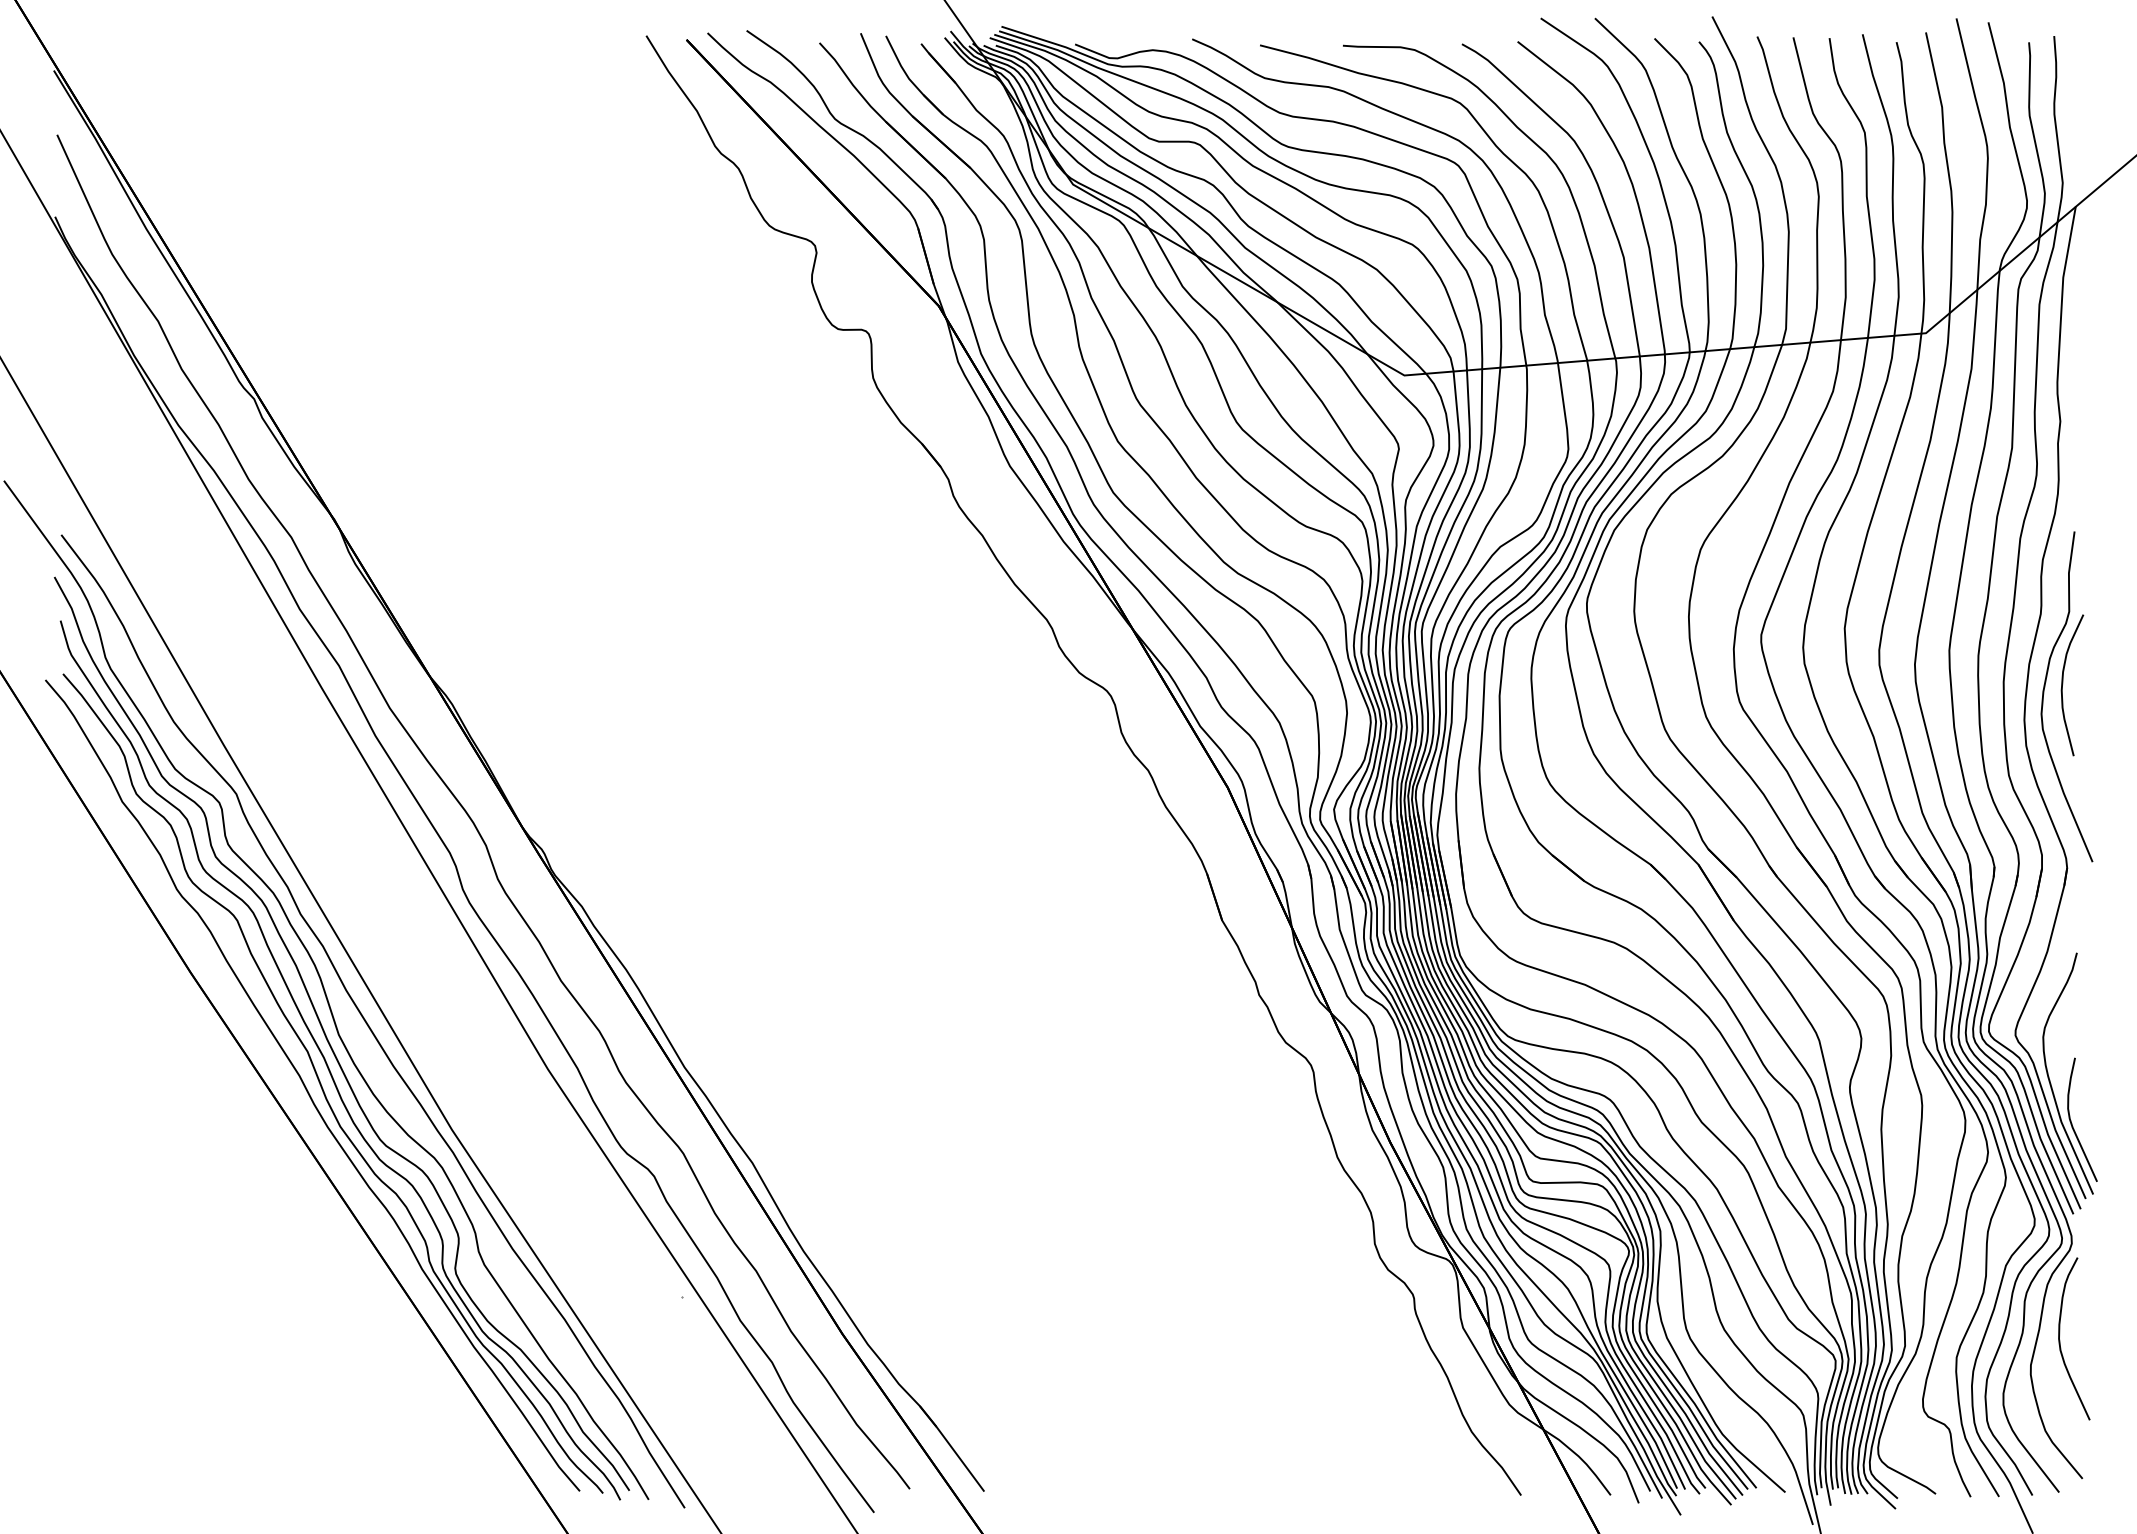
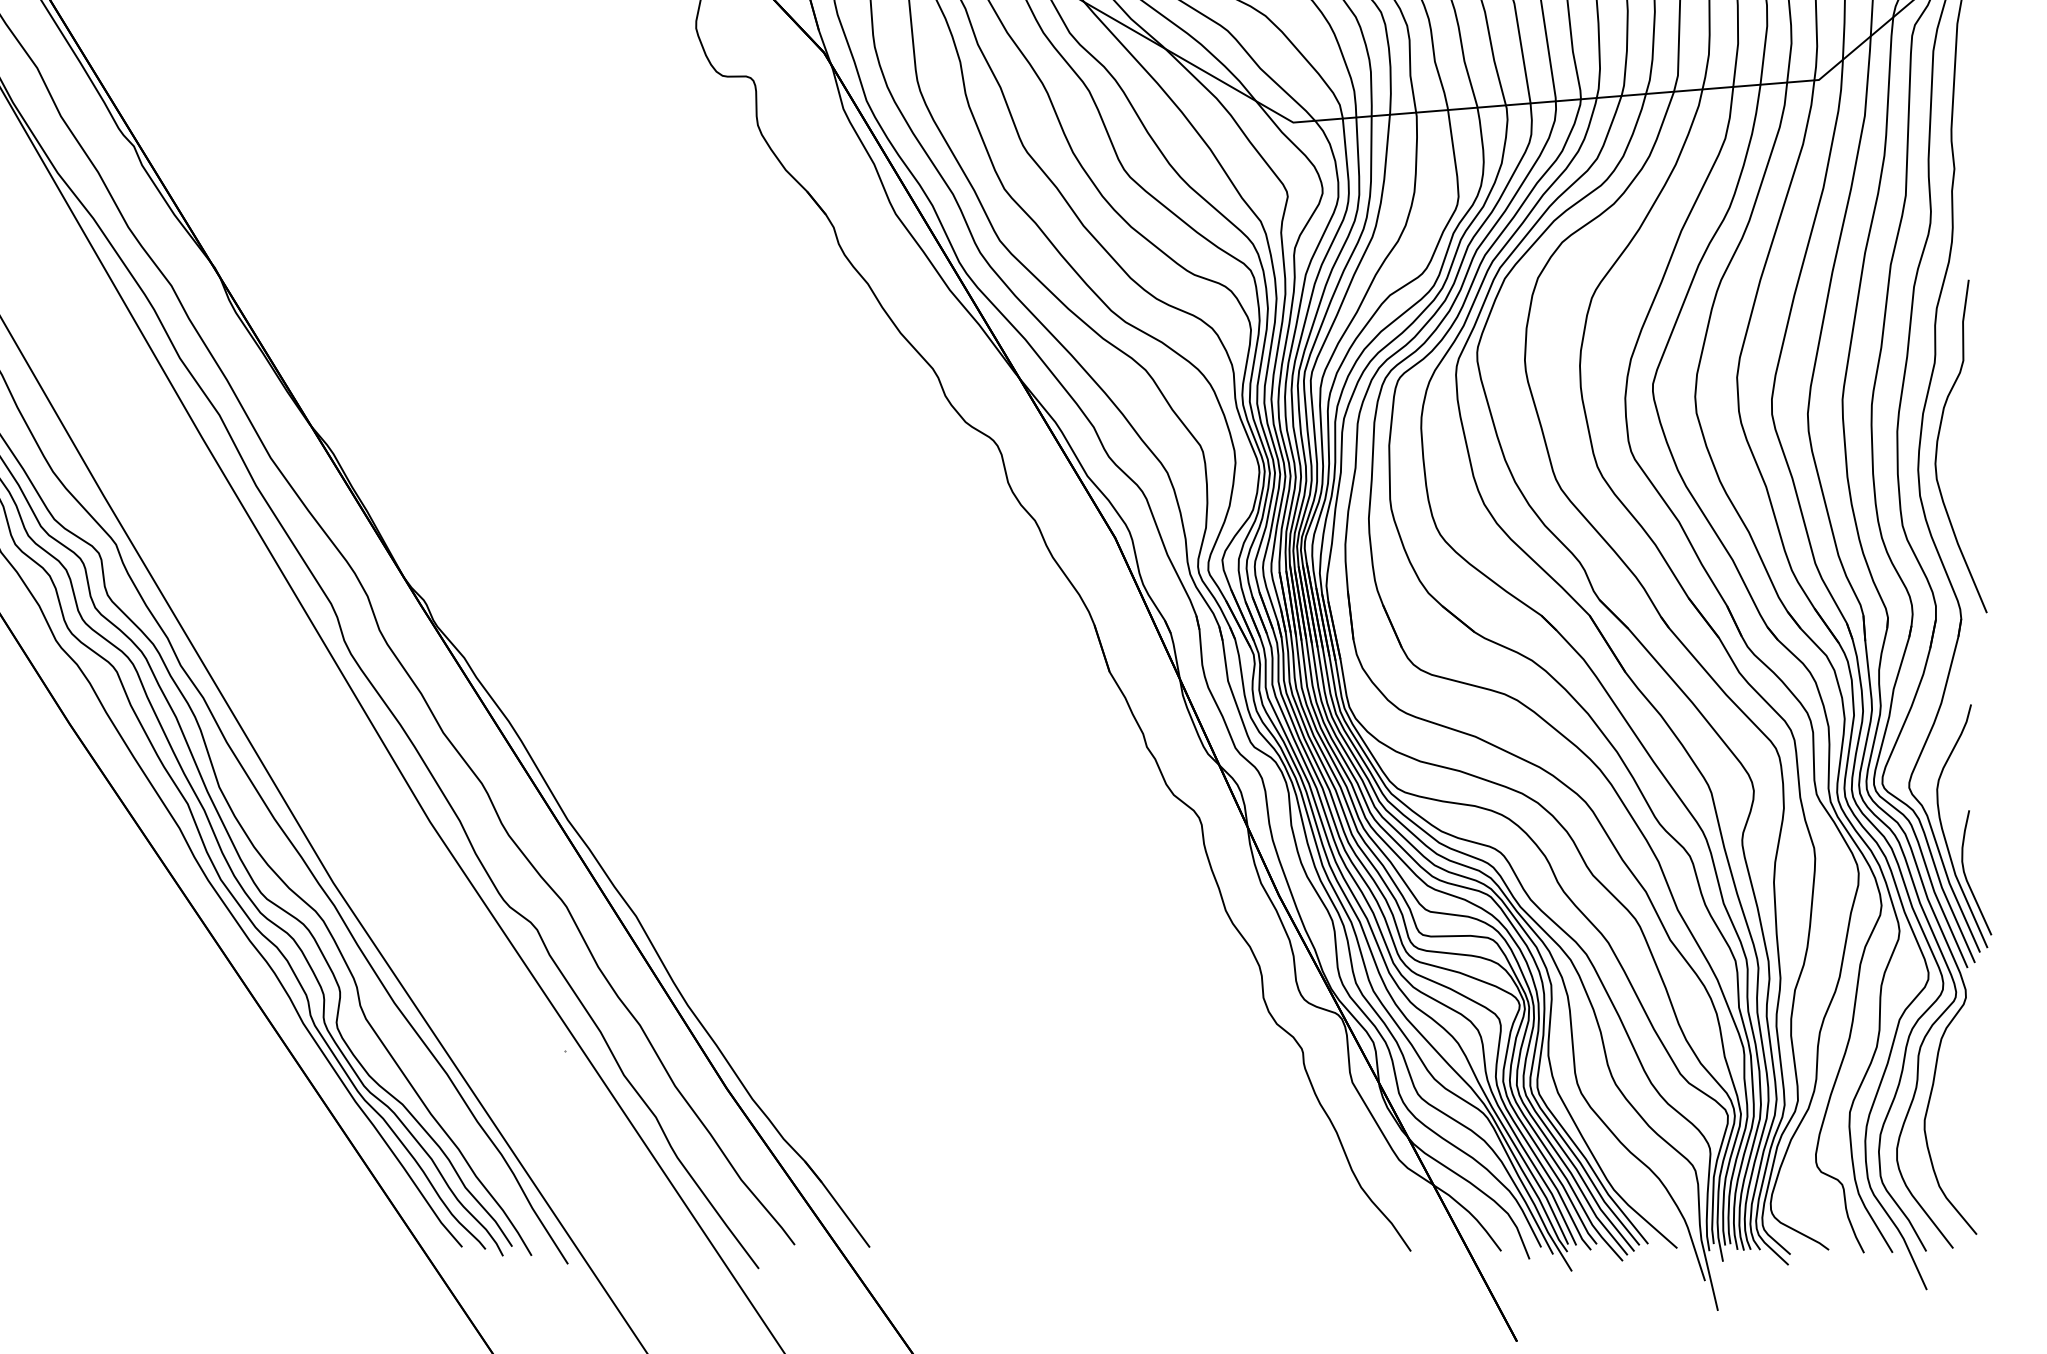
curve: (2063, 684) -> (1957, 434), removed
curve: (2060, 1340) -> (1954, 1095), removed

